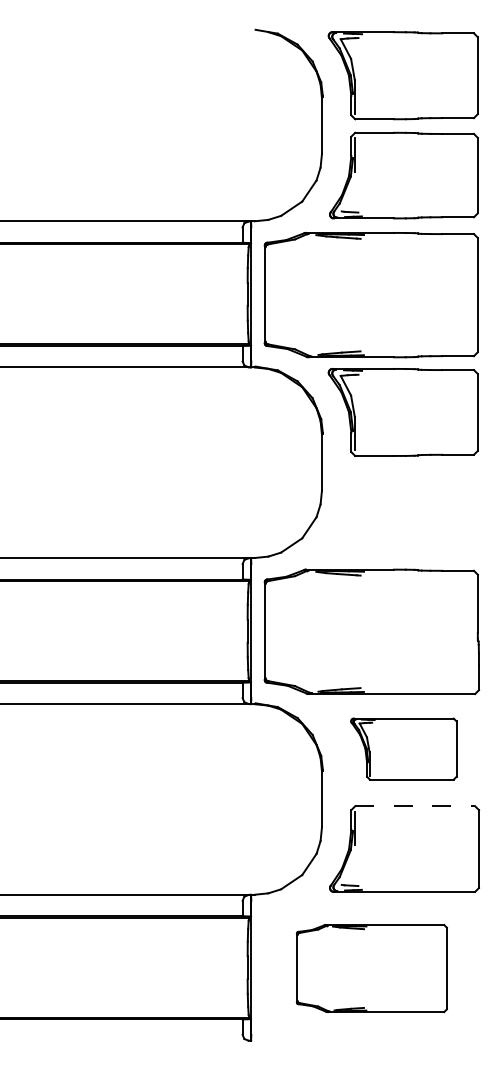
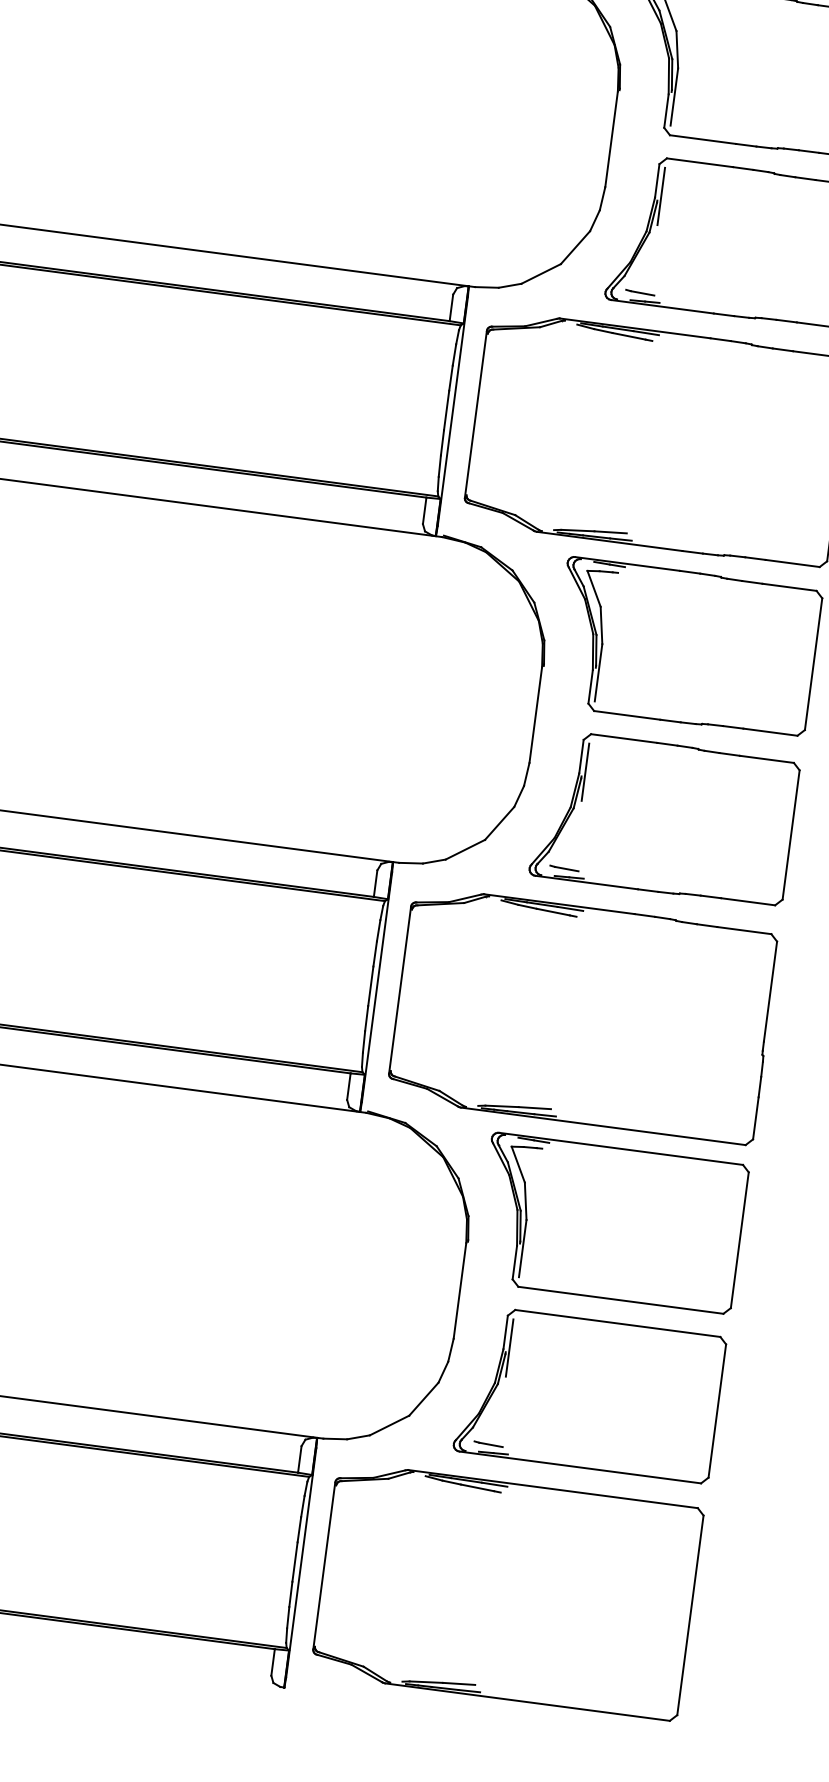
part: (403, 512) -> (663, 818), added
part: (403, 748) -> (610, 1222), size x1.43
line: (415, 806) -> (618, 1323), dashed -> solid
part: (371, 968) -> (506, 1591), size x1.43

